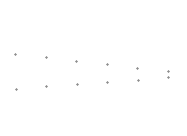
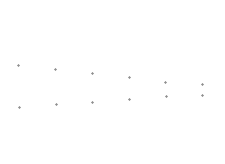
part: (168, 74) -> (202, 89), size x1.6

